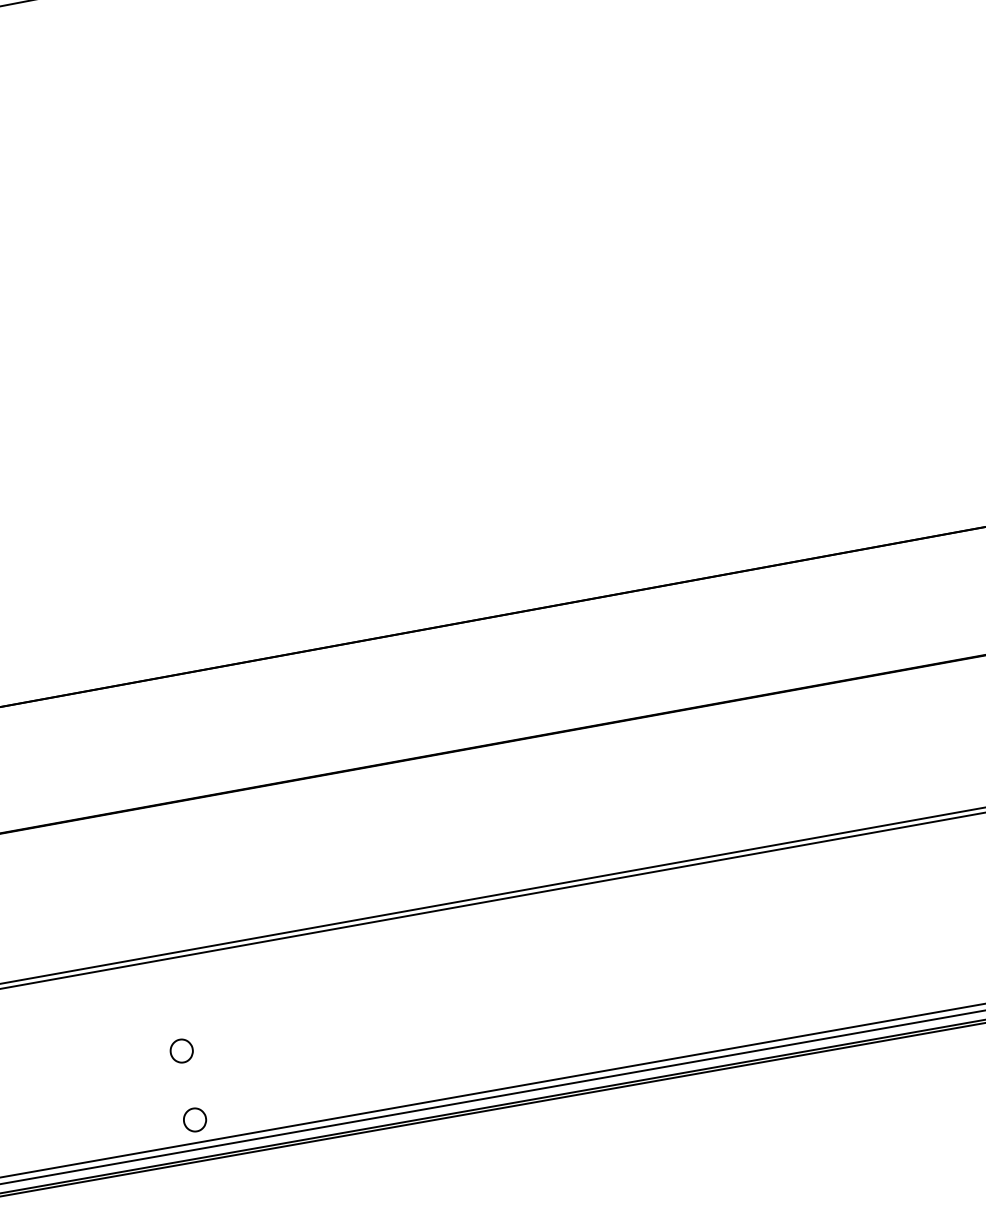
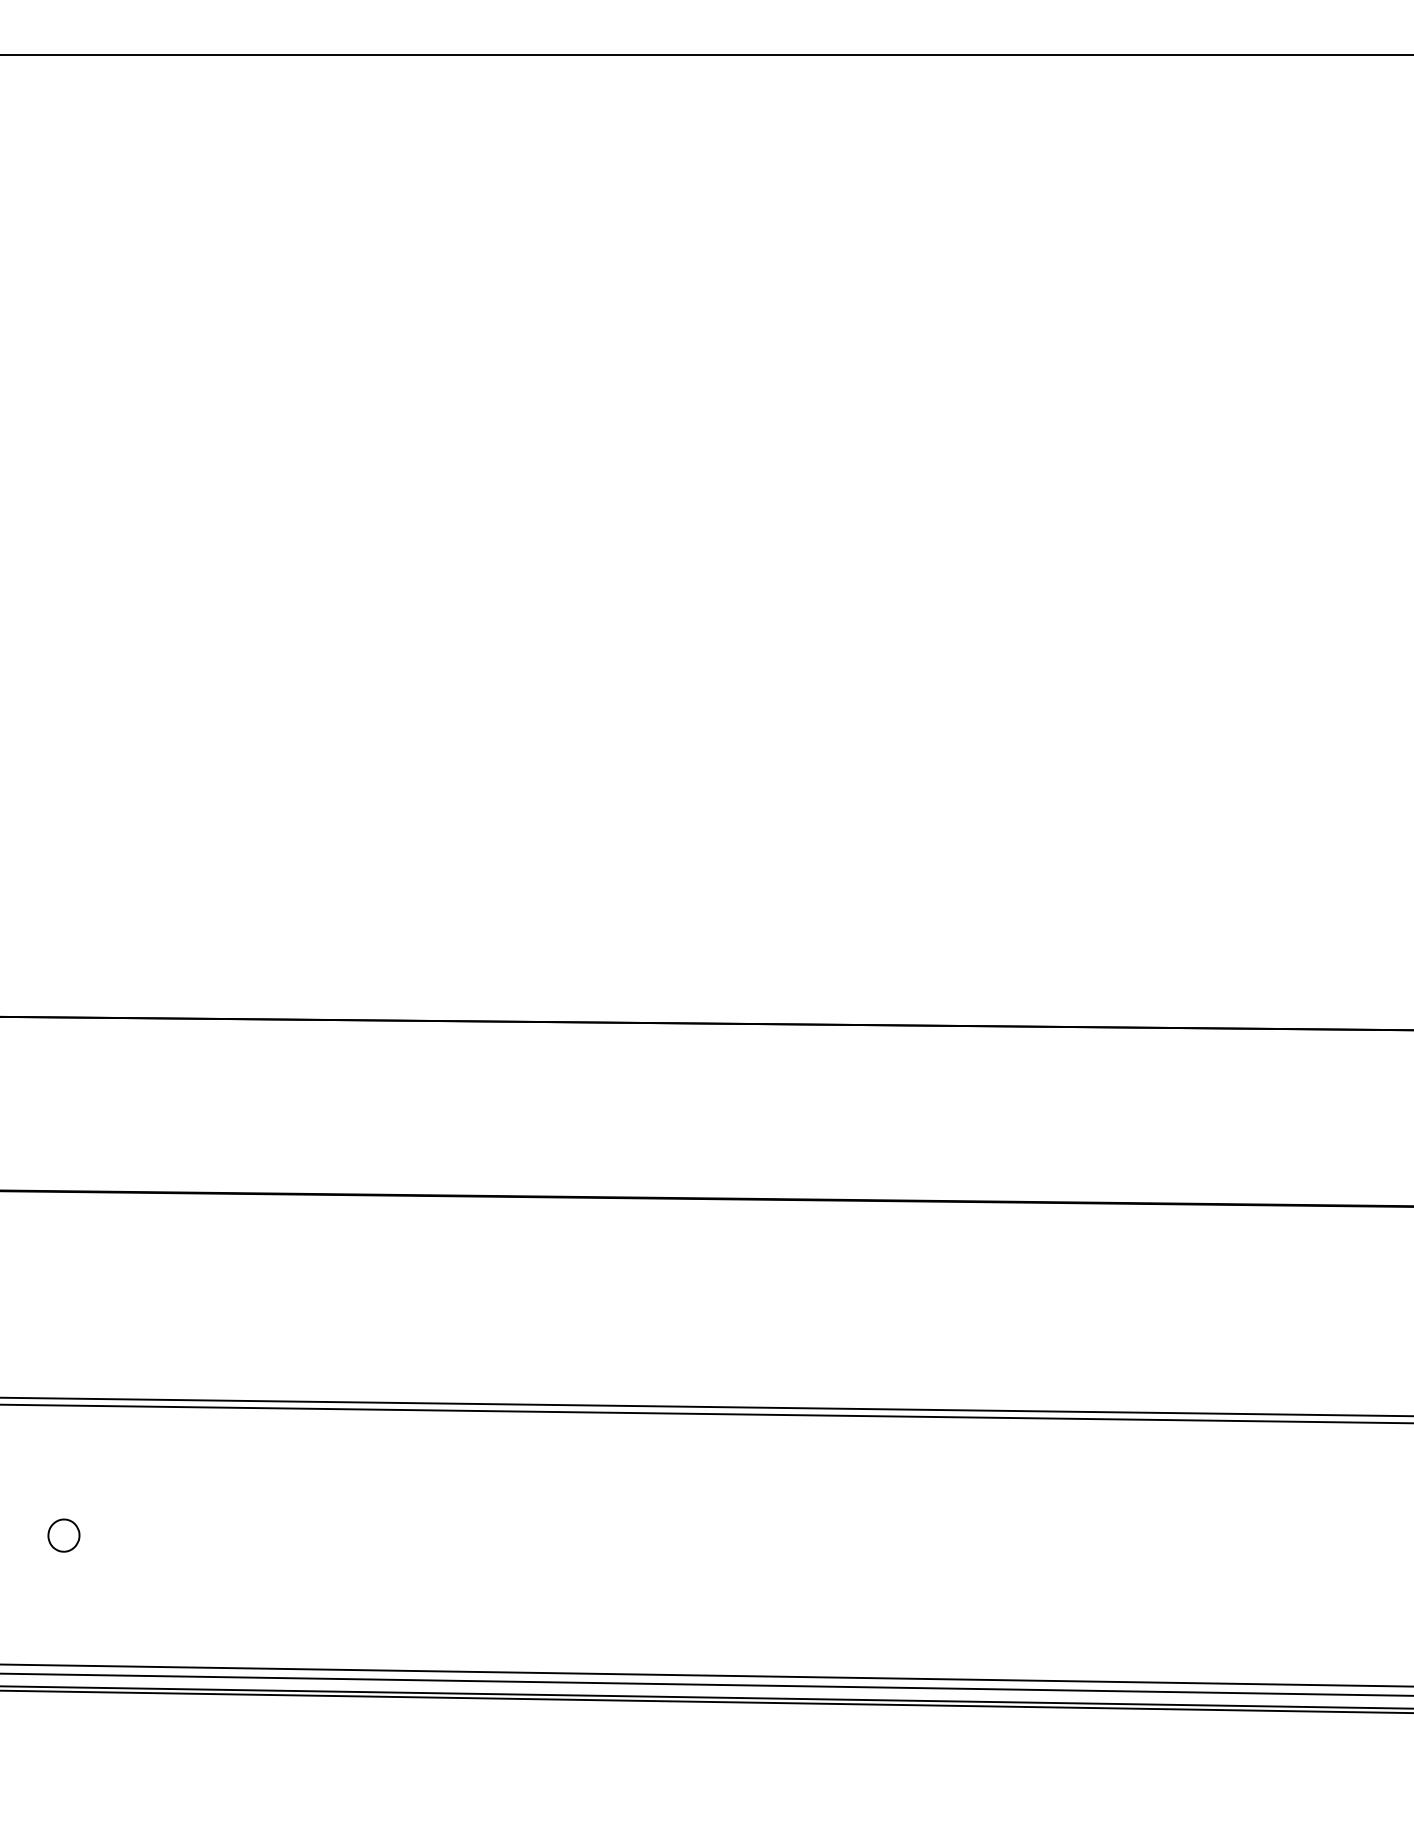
part: (194, 1119) -> (63, 1633), removed

